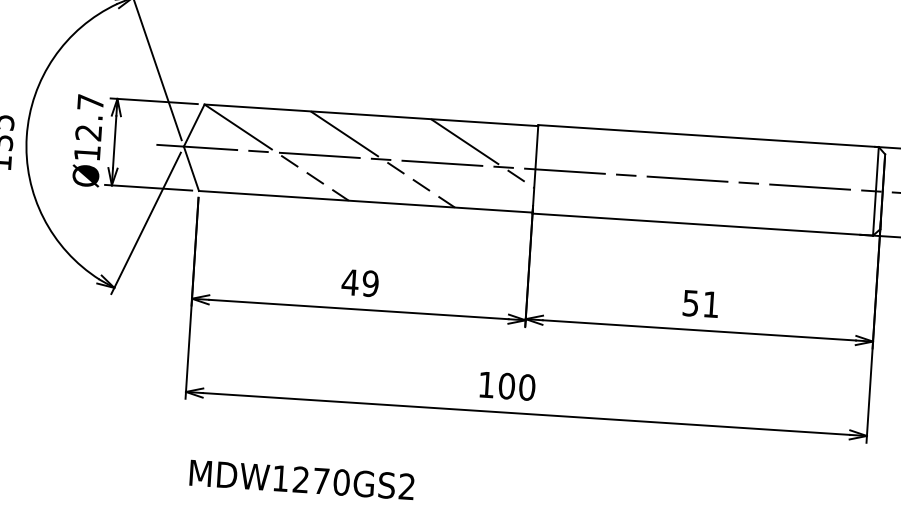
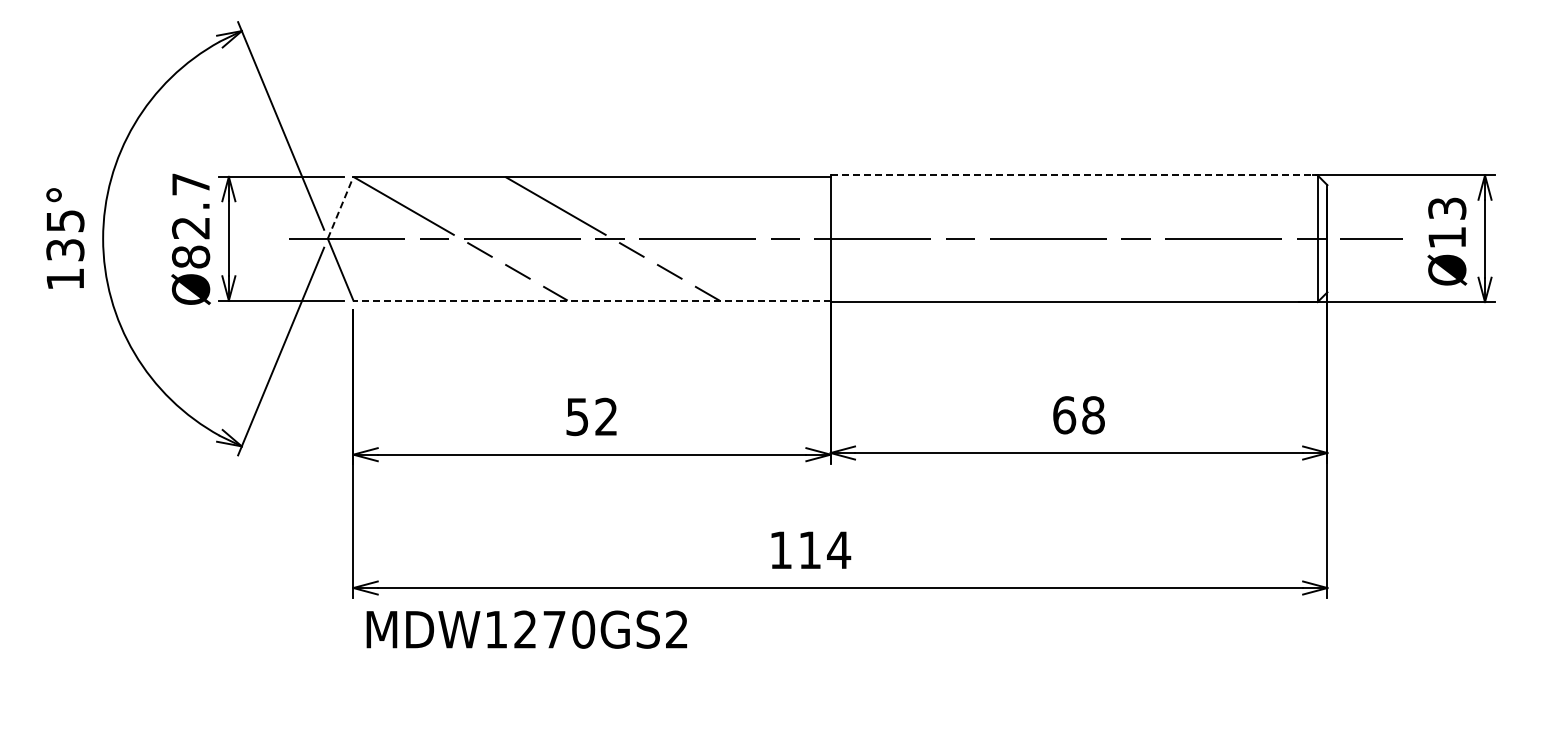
line: (194, 125) -> (340, 207), solid -> dashed
line: (708, 136) -> (1074, 175), solid -> dashed
text: (87, 152) -> (190, 256), Ø12.7 -> Ø82.7
line: (482, 153) -> (753, 220), removed
line: (366, 201) -> (592, 300), solid -> dashed
text: (360, 282) -> (591, 416), 49 -> 52
text: (700, 304) -> (1078, 415), 51 -> 68
text: (517, 387) -> (824, 550), 100 -> 114
text: (301, 479) -> (526, 629), moved

